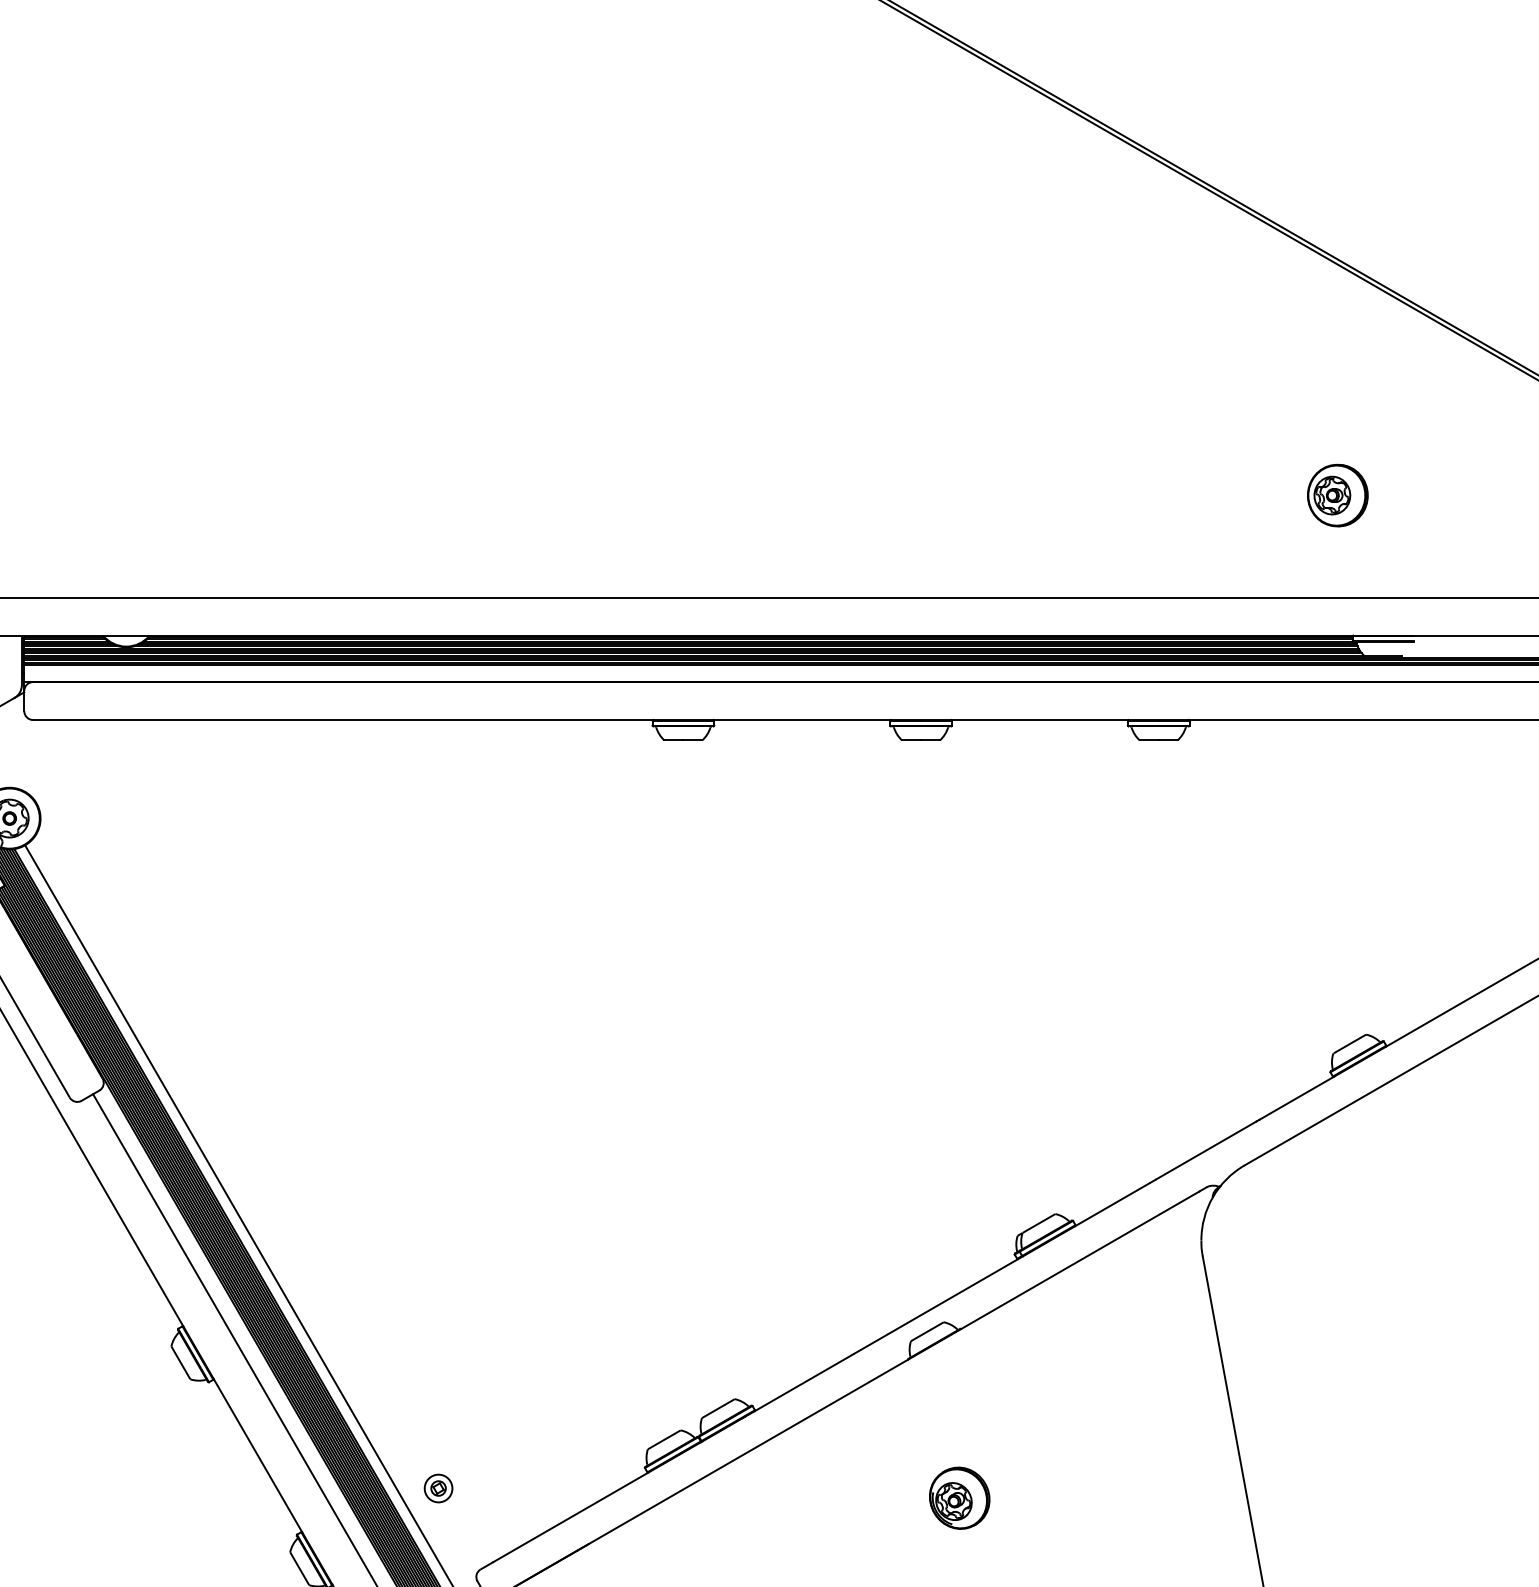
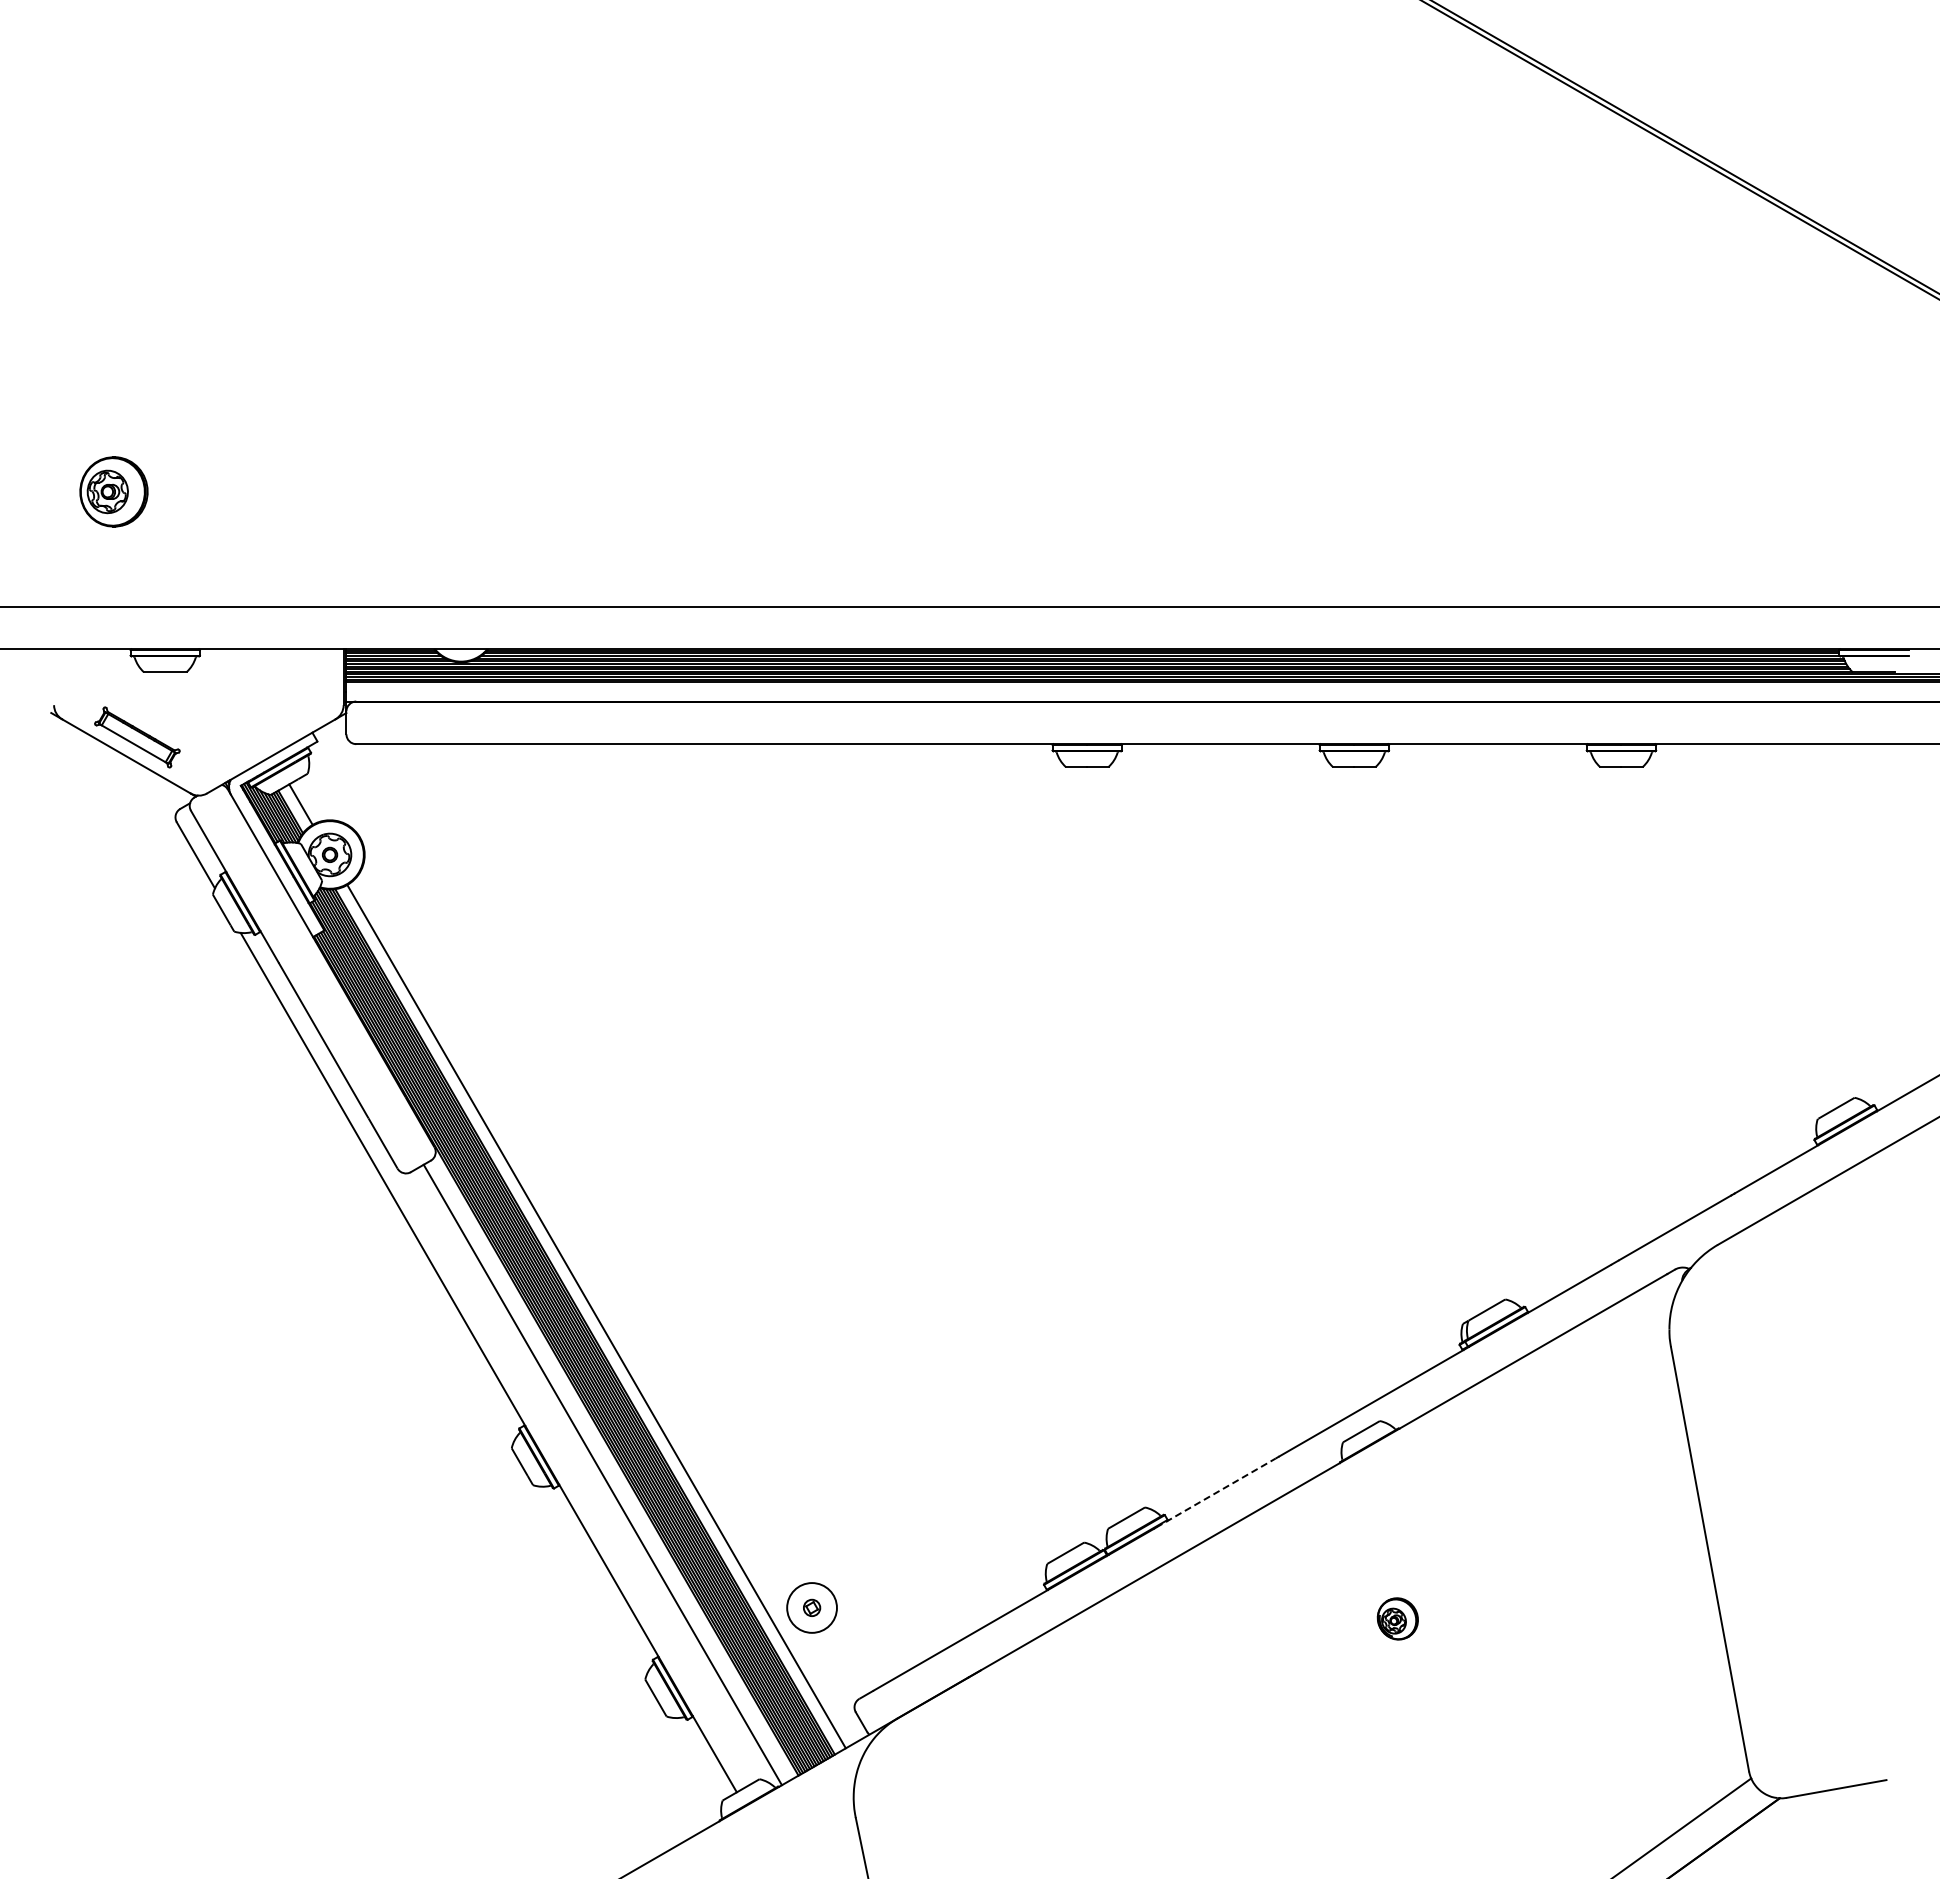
part: (1337, 495) -> (1822, 491), removed
line: (798, 1385) -> (1216, 1492), solid -> dashed
circle: (438, 1488) -> (811, 1607), size x1.6
part: (959, 1497) -> (1397, 1618), size x0.6

